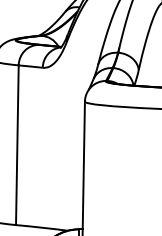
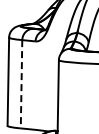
line: (17, 145) -> (21, 84), solid -> dashed

